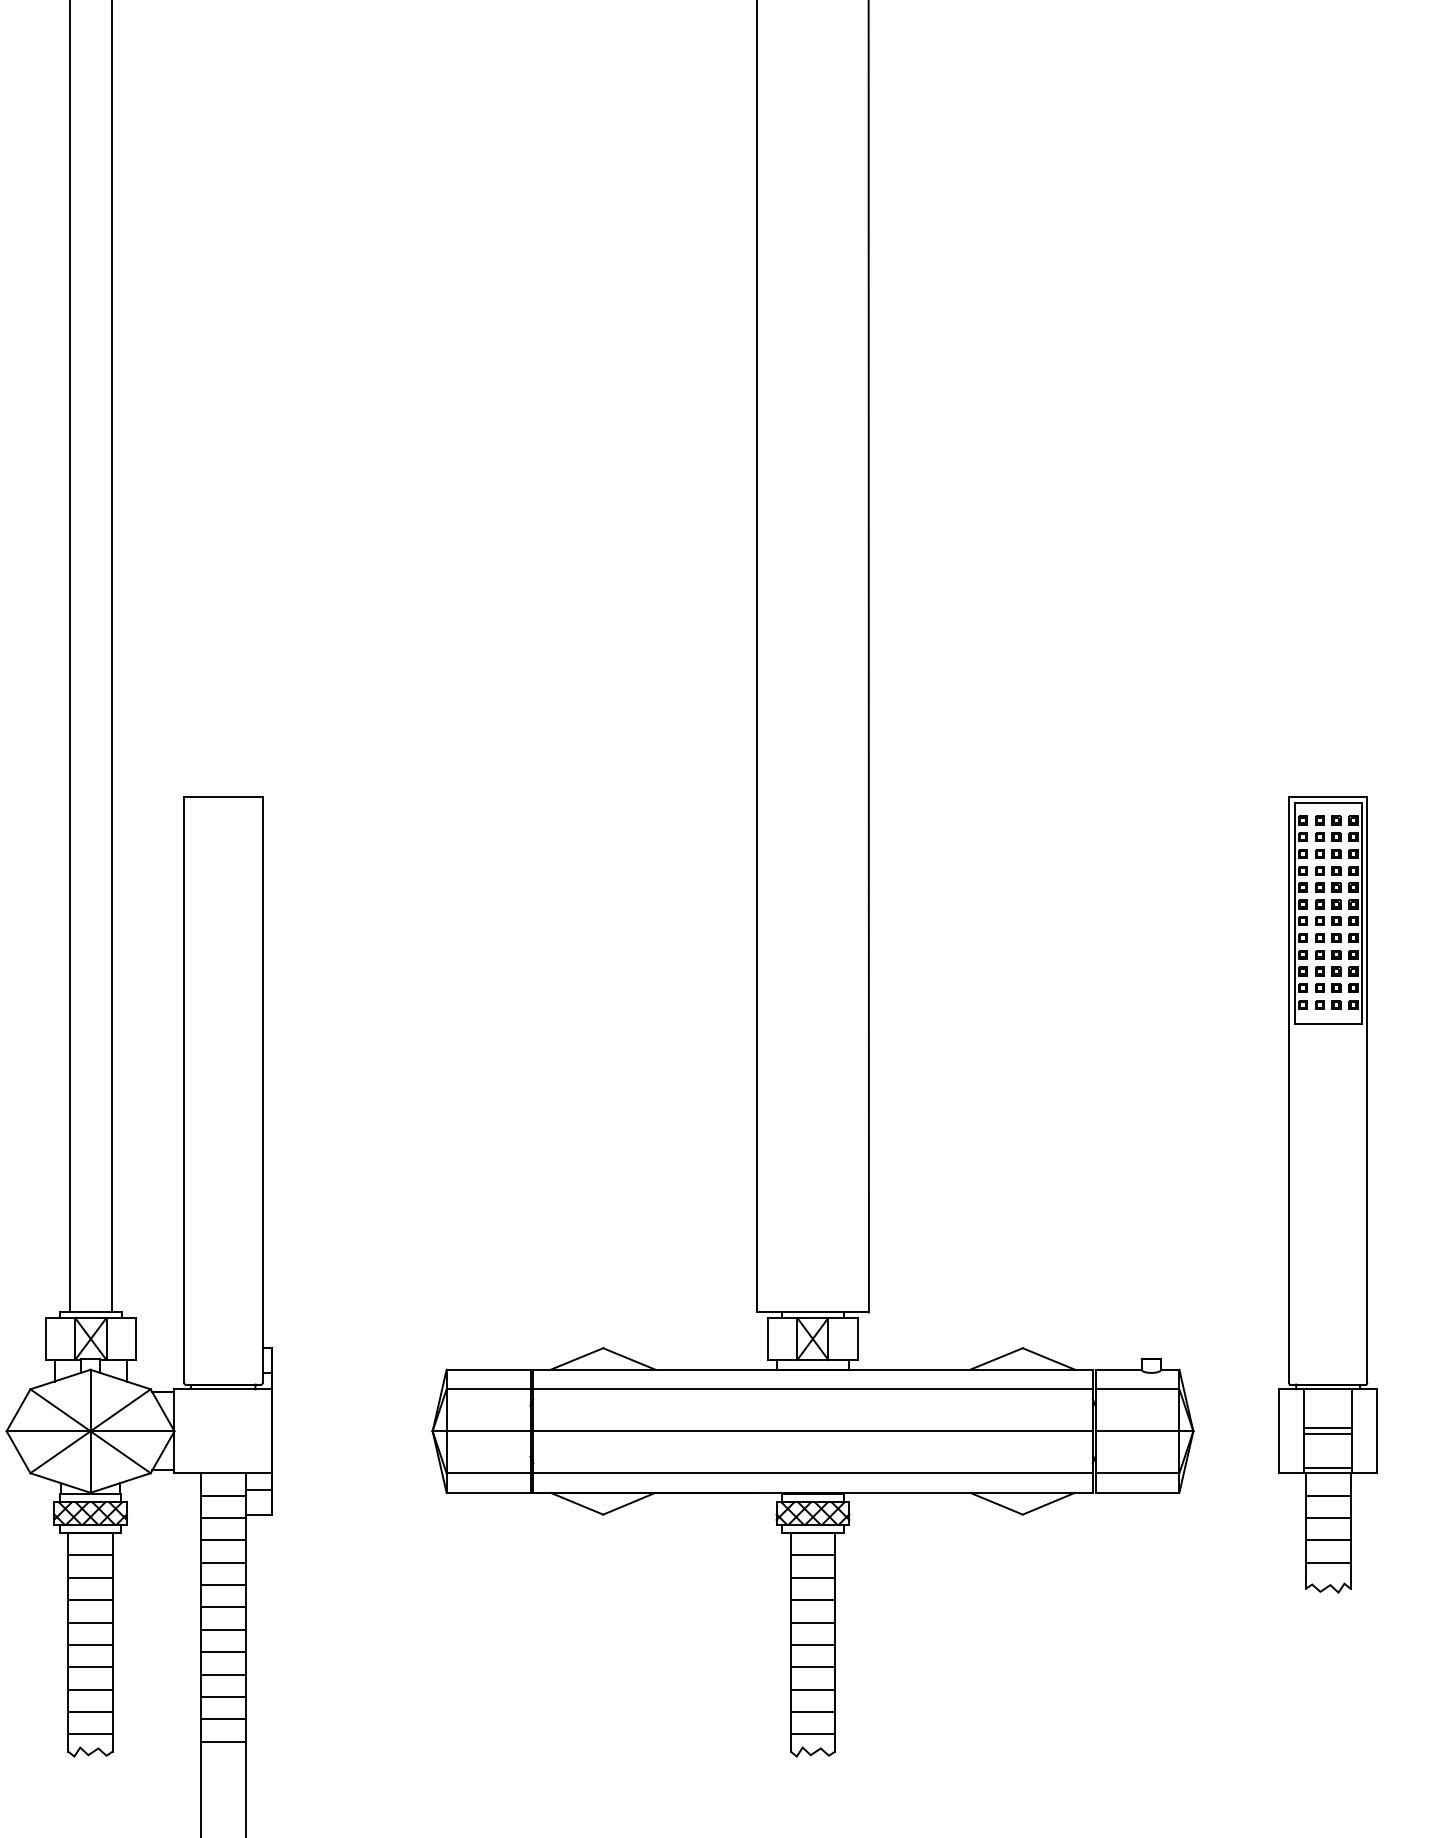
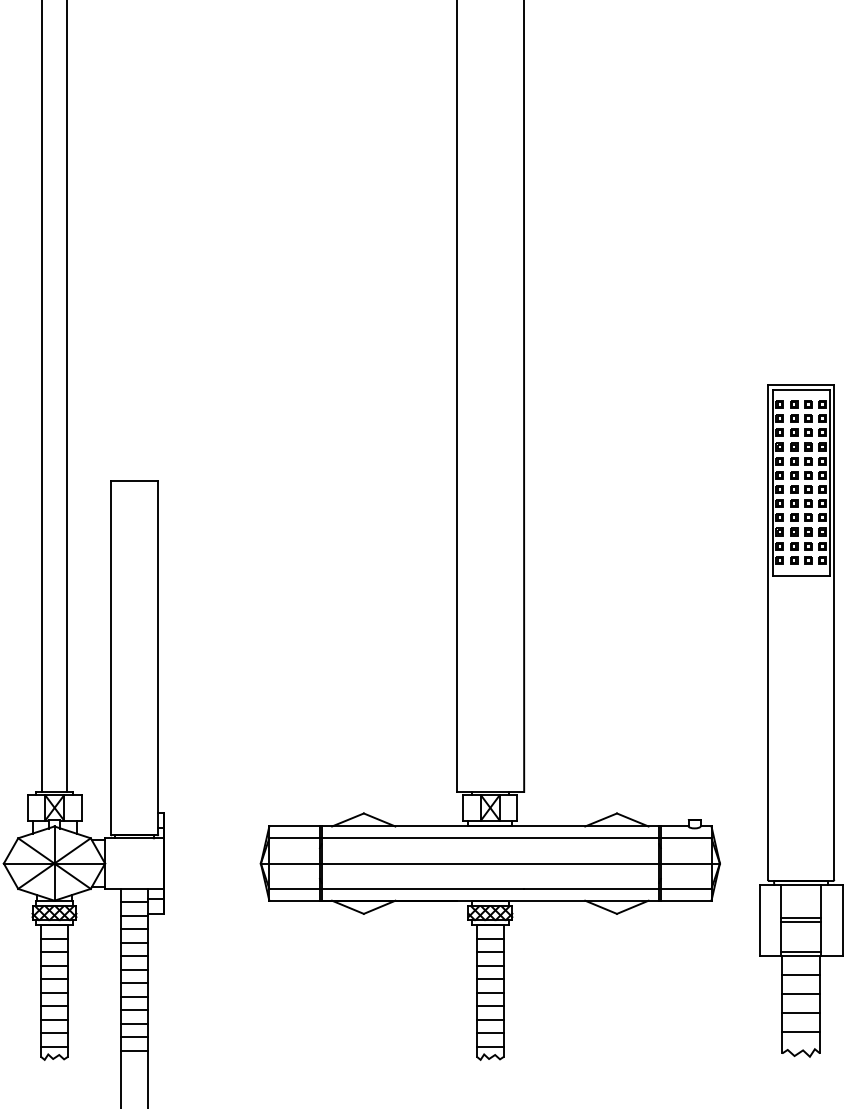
part: (1328, 1195) -> (801, 721), size x1.4

